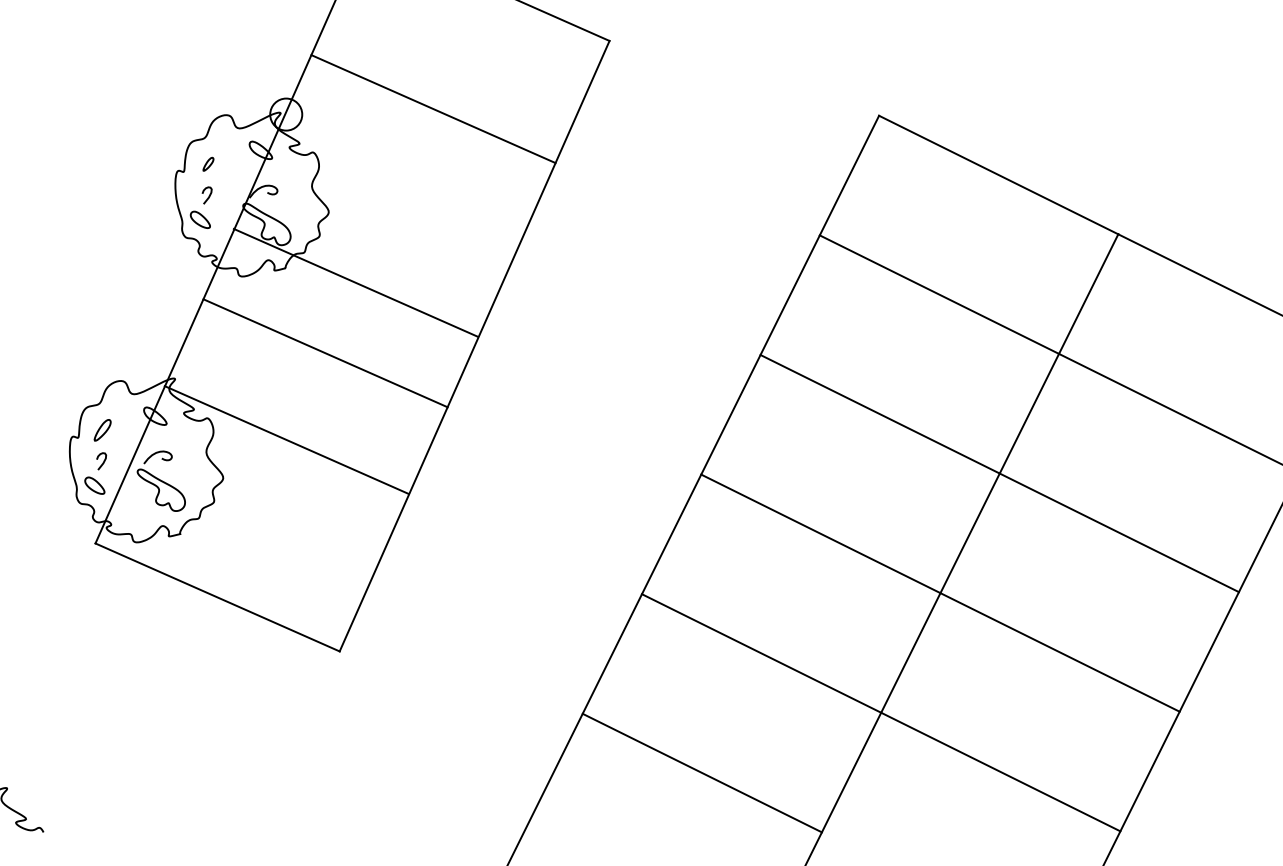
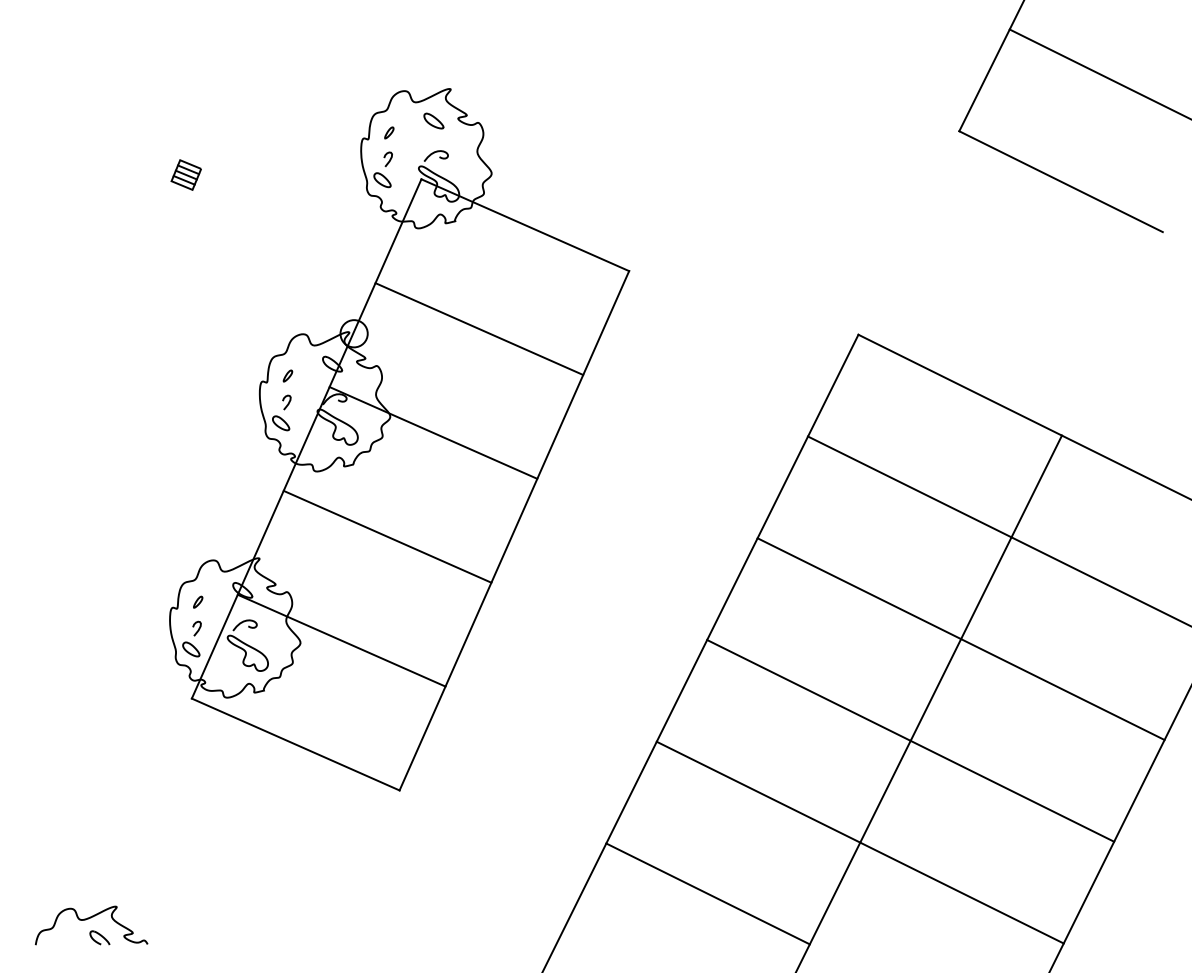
line: (356, 282) -> (433, 432), moved
part: (103, 429) -> (198, 601), size x0.62
line: (286, 439) -> (341, 640), moved

